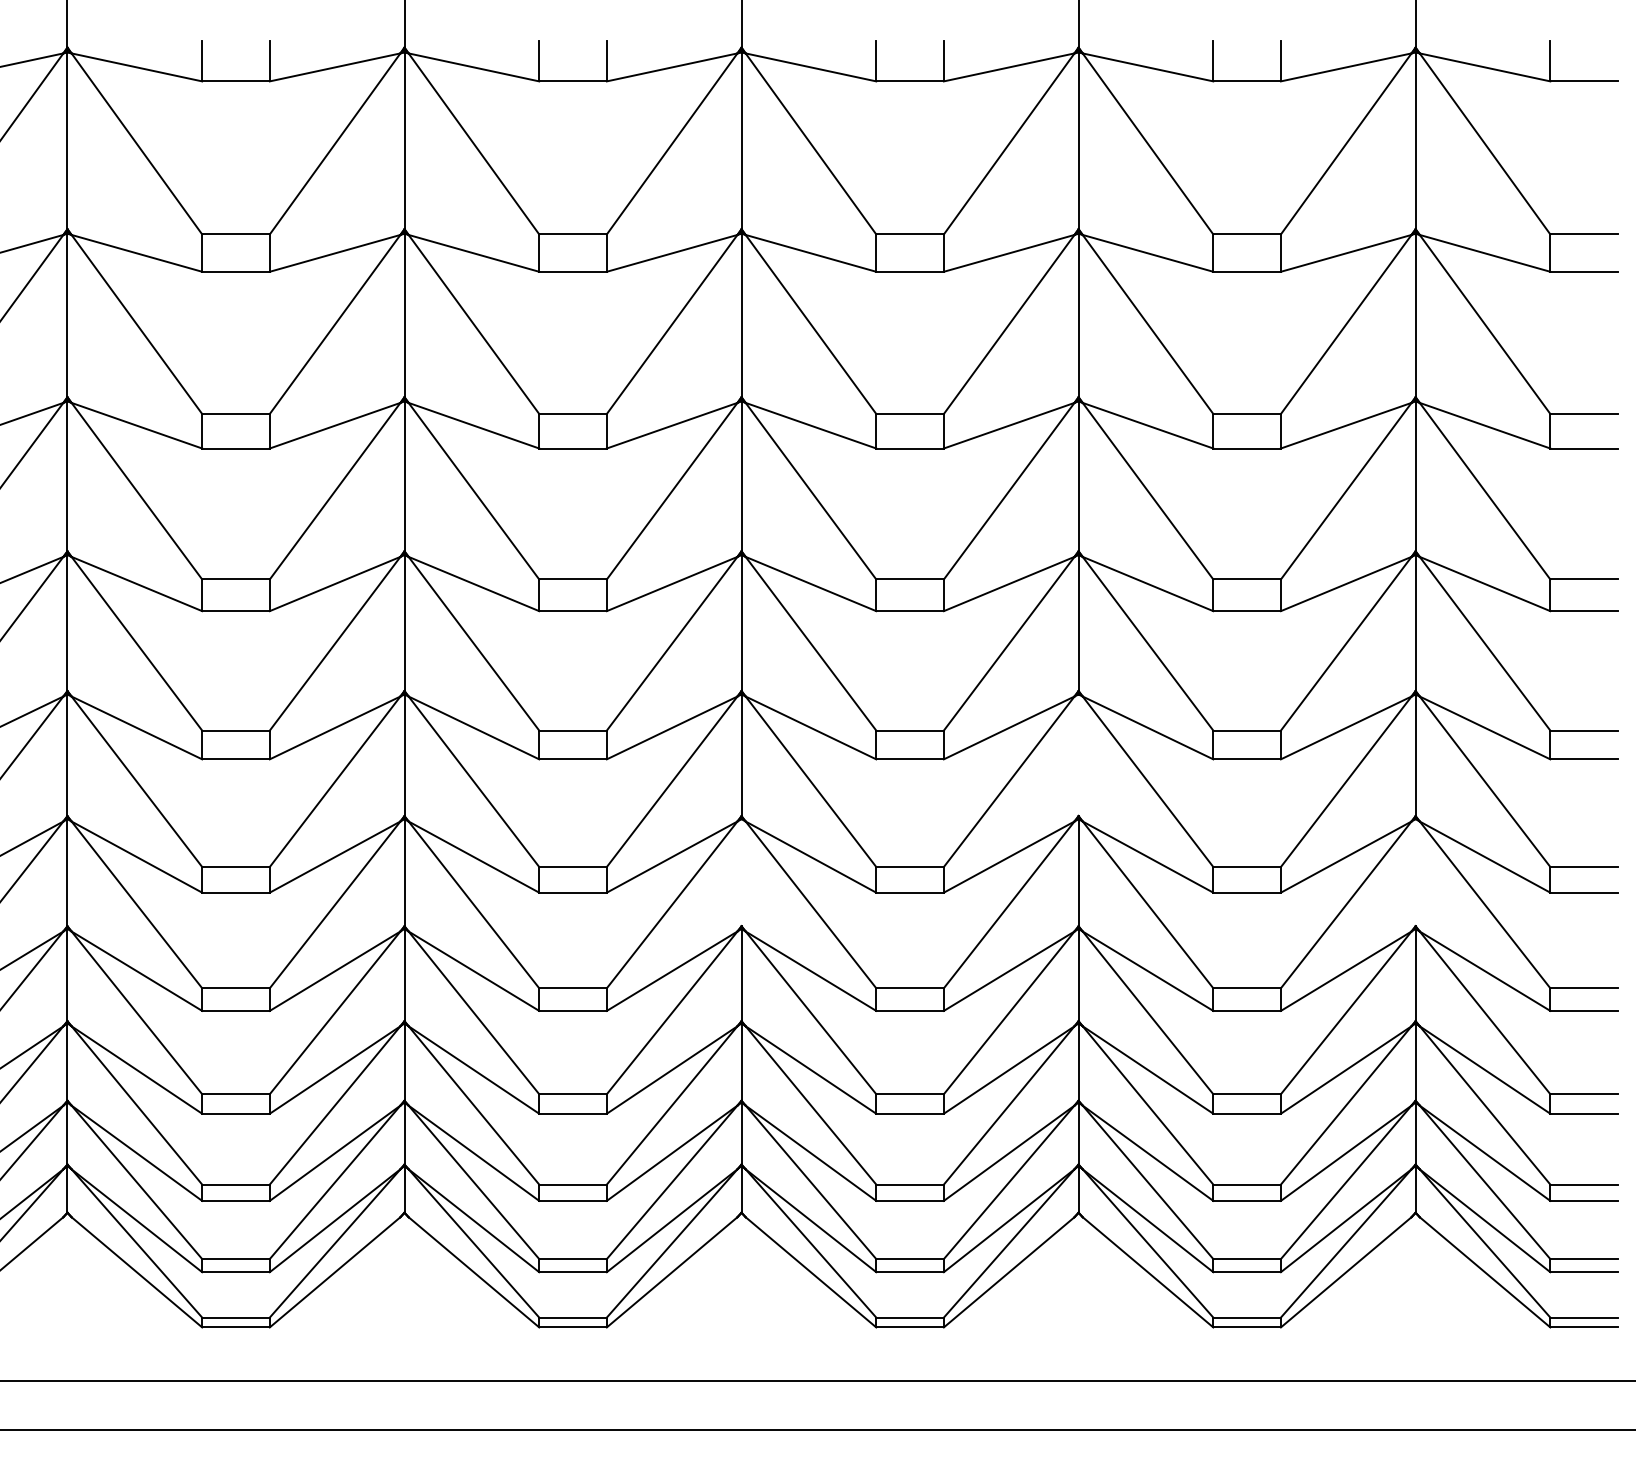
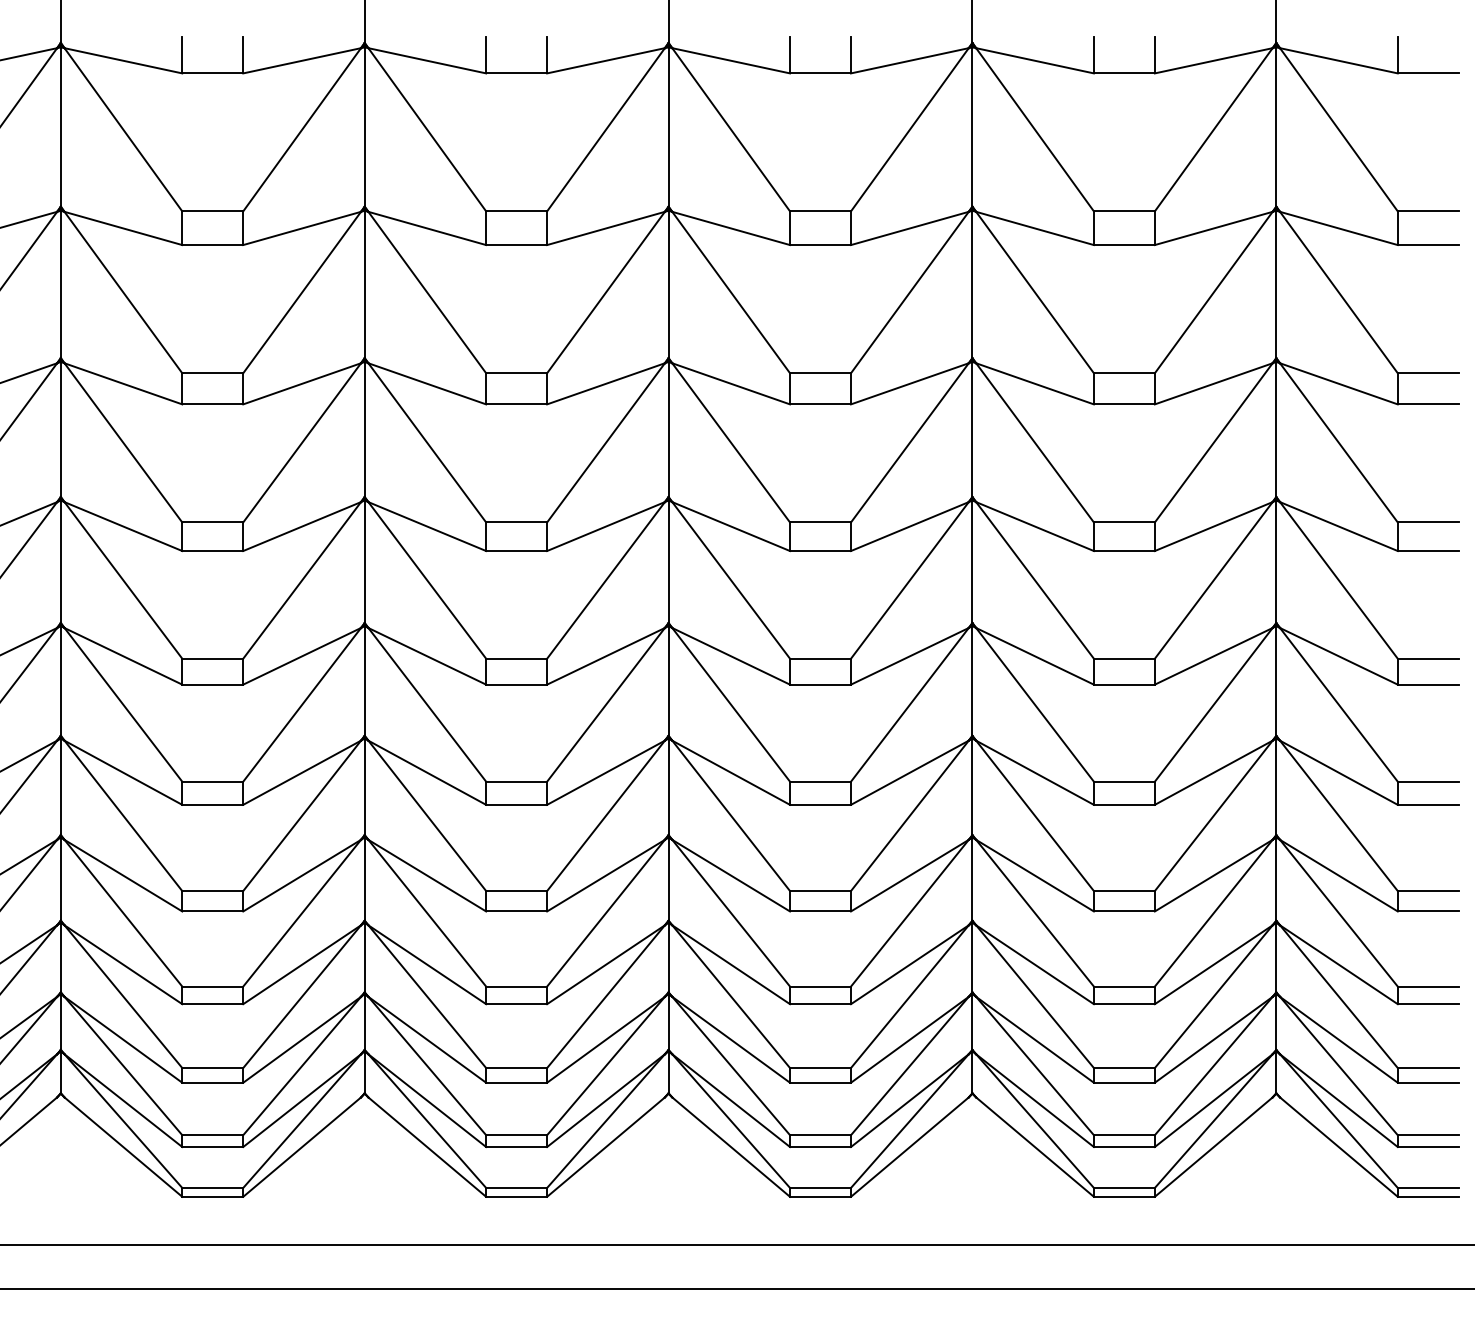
line: (1078, 754) -> (972, 680), added
line: (741, 872) -> (668, 786), added
line: (1415, 872) -> (1276, 786), added

